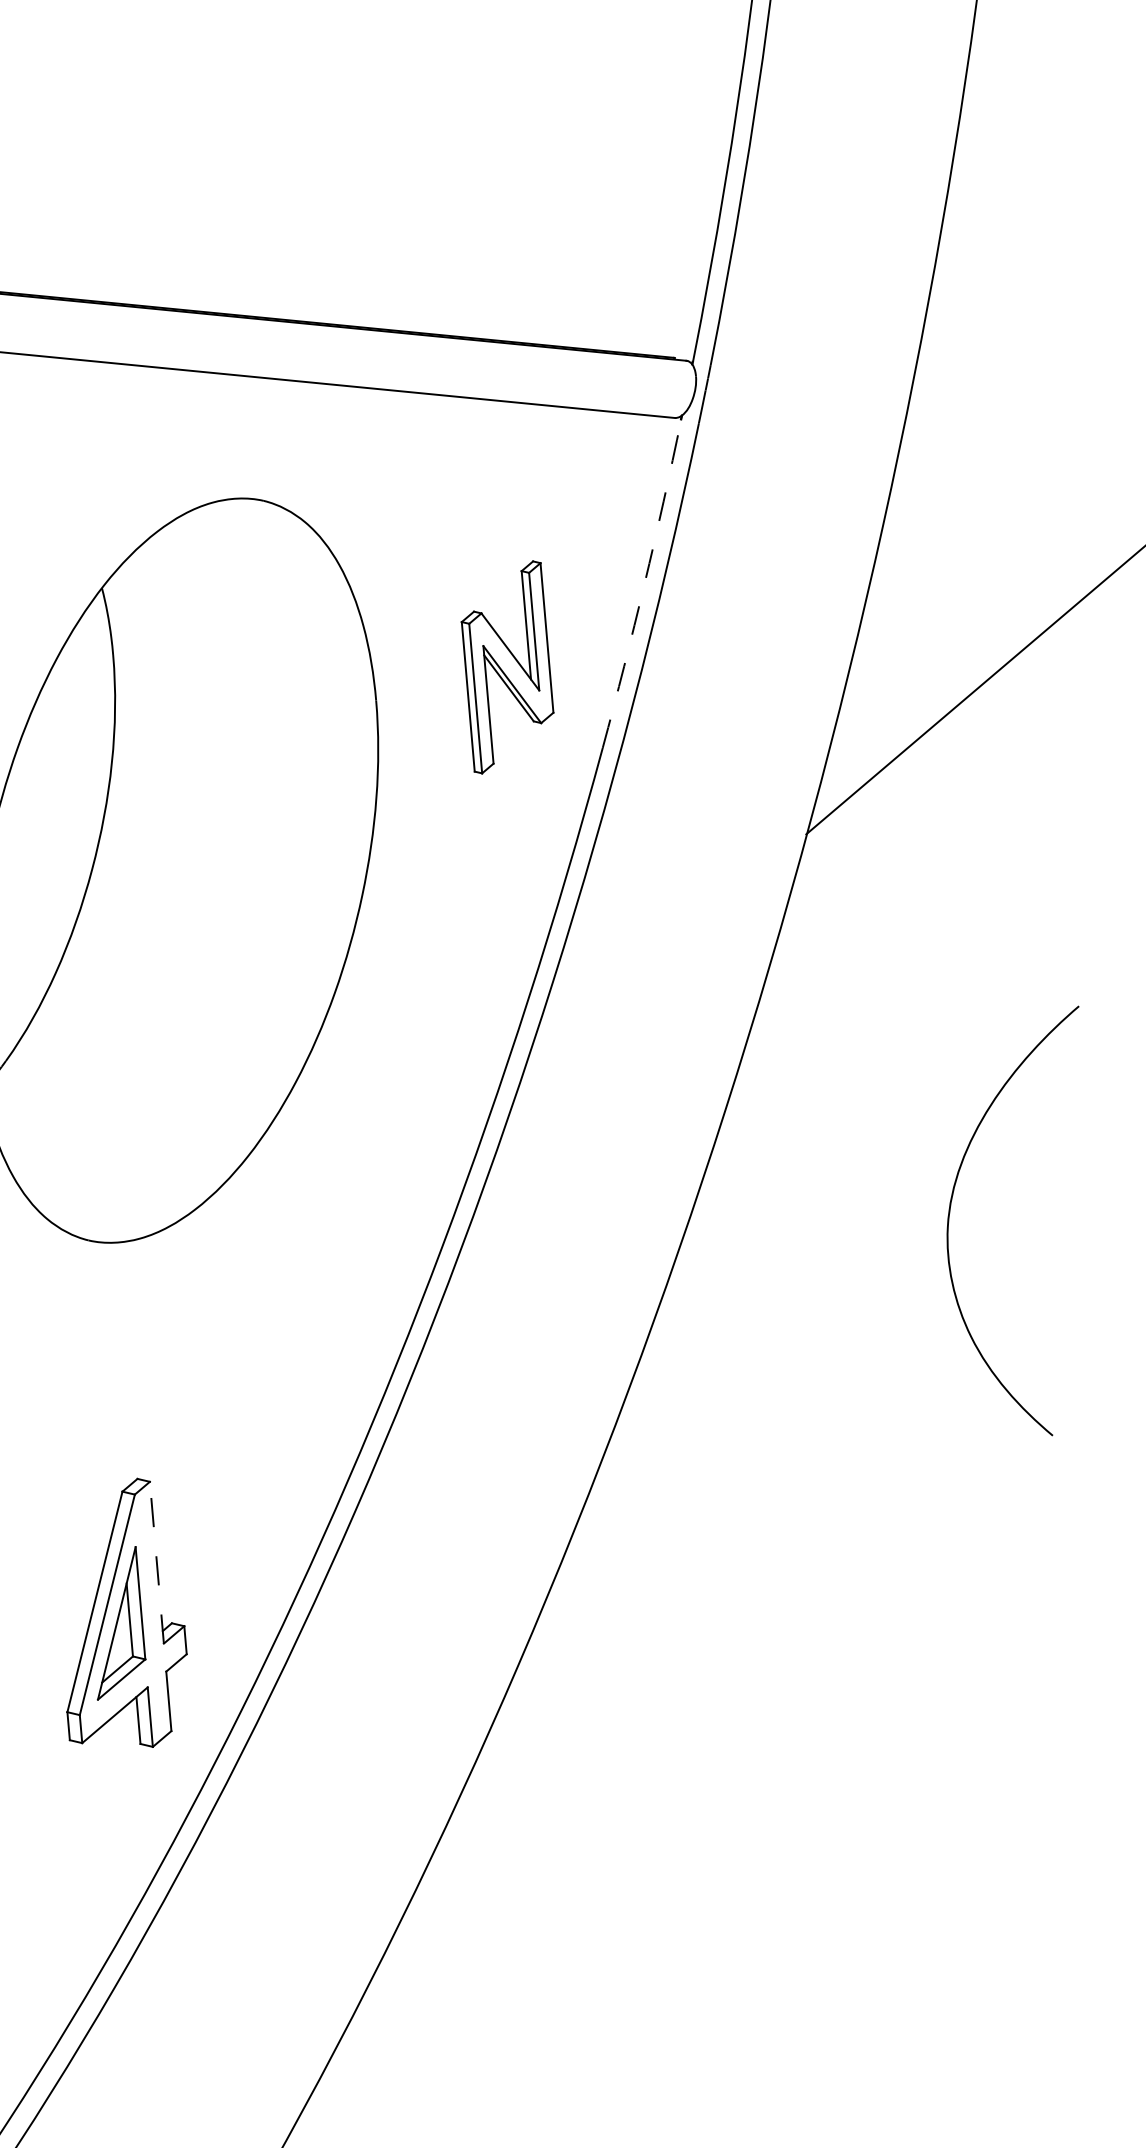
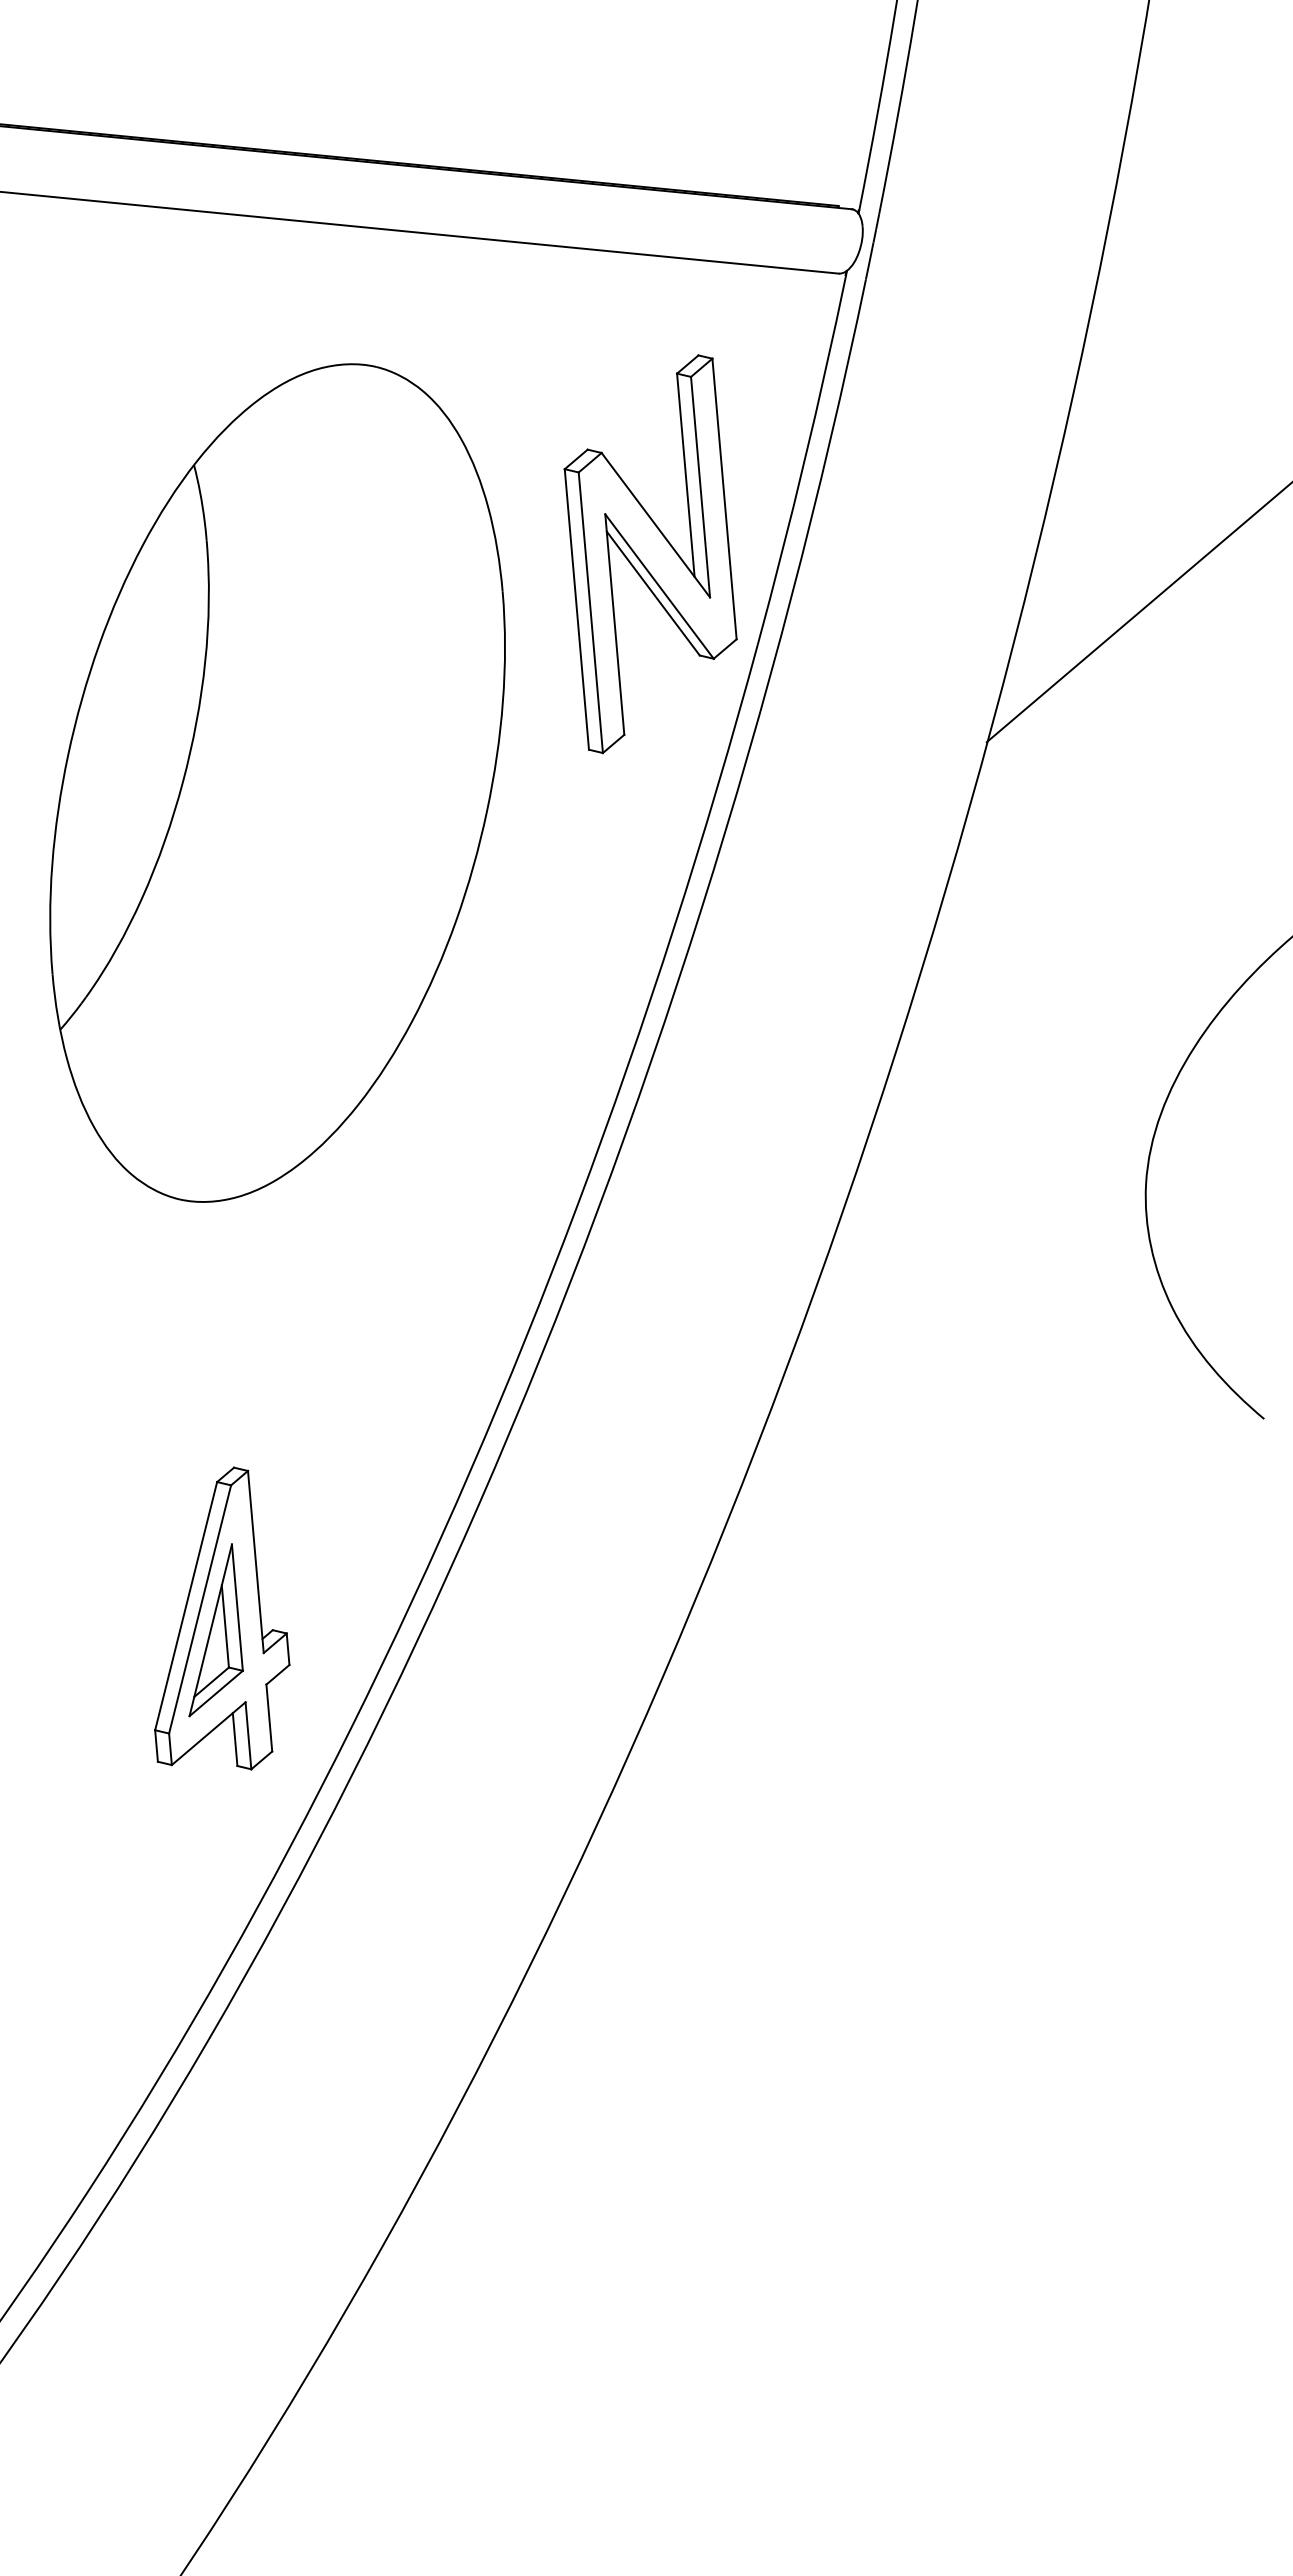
arc: (644, 584) -> (804, 460), dashed -> solid
part: (507, 667) -> (650, 554), size x1.67
line: (156, 1562) -> (255, 1561), dashed -> solid

